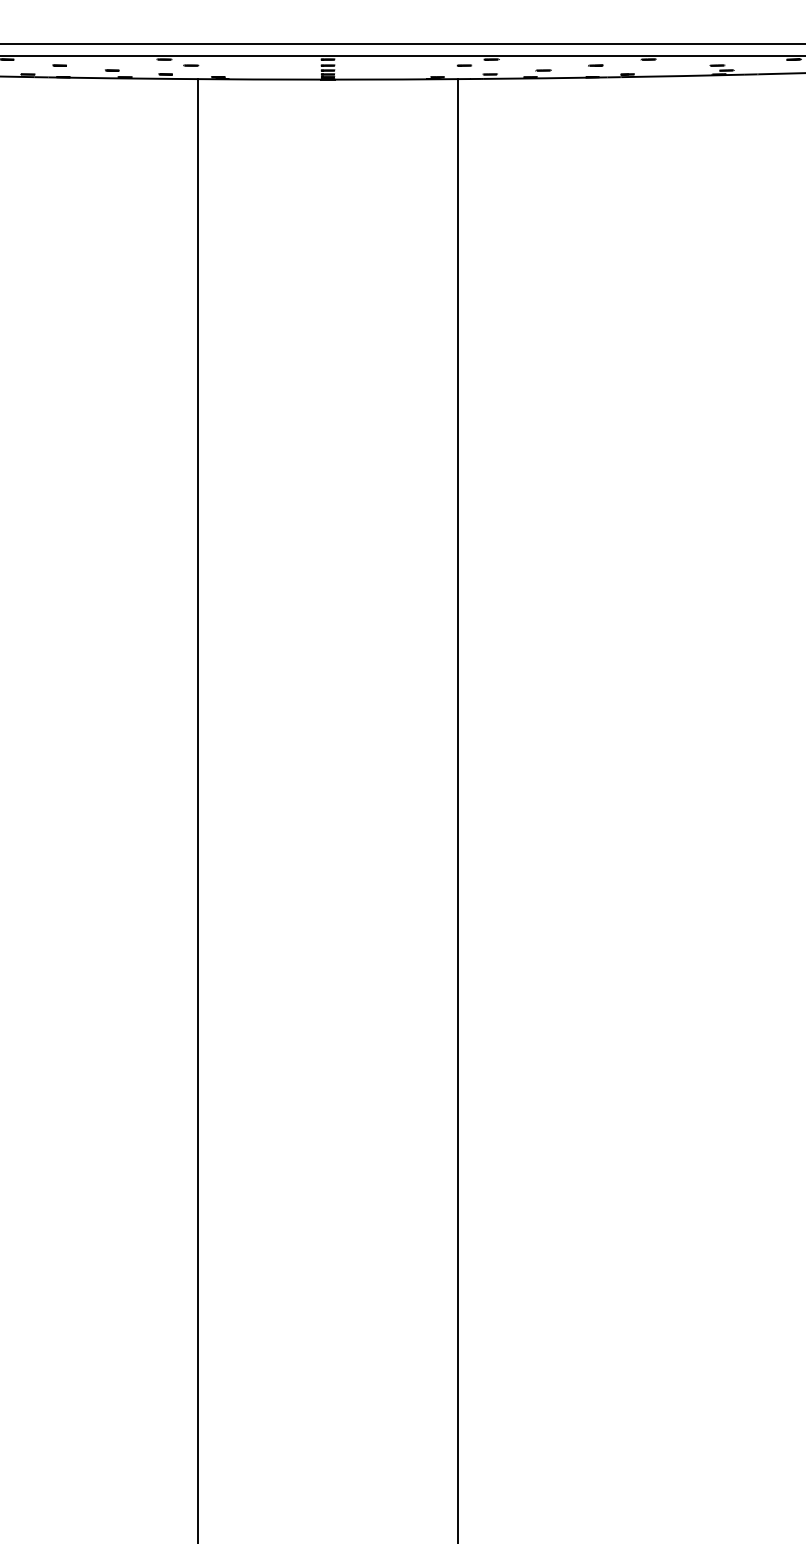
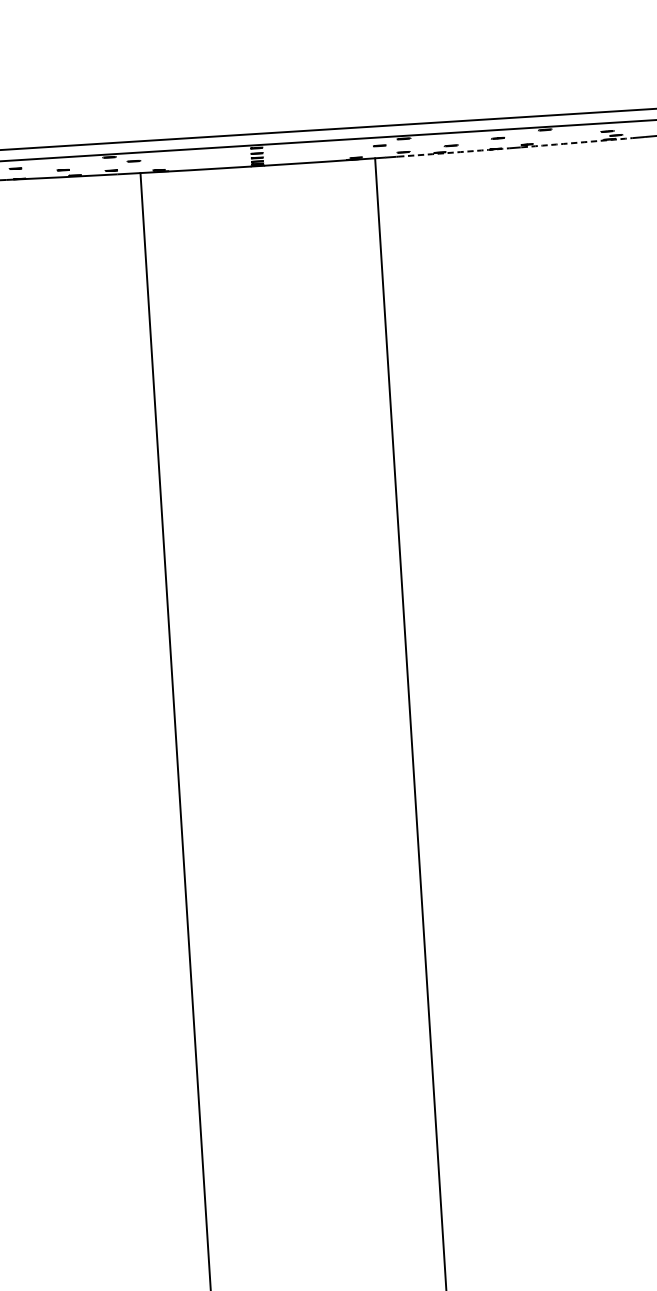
arc: (683, 76) -> (577, 143), solid -> dashed
arc: (545, 78) -> (453, 152), solid -> dashed

